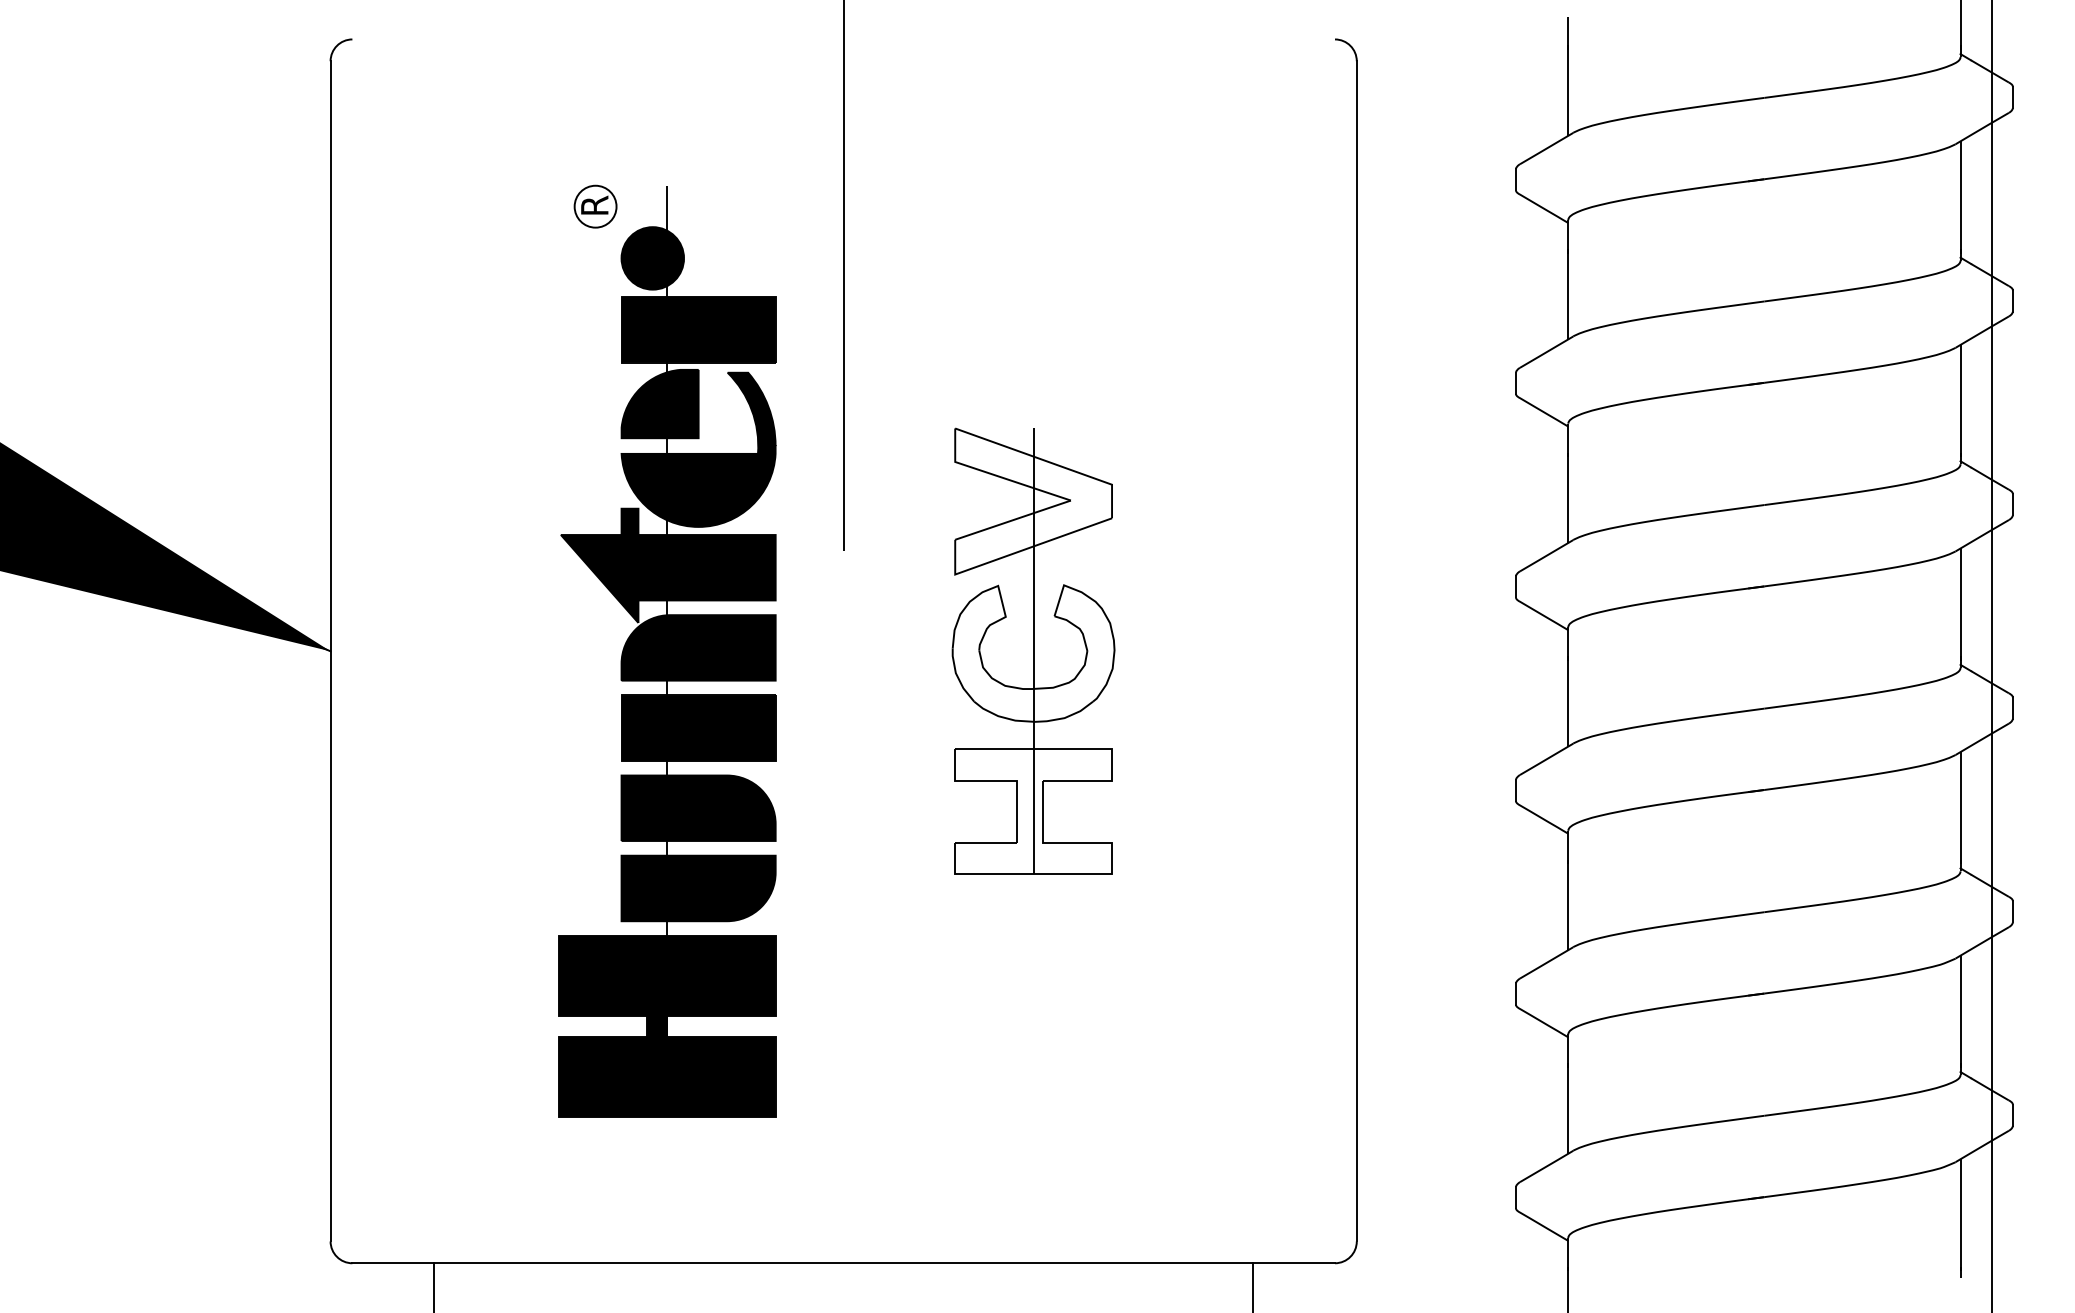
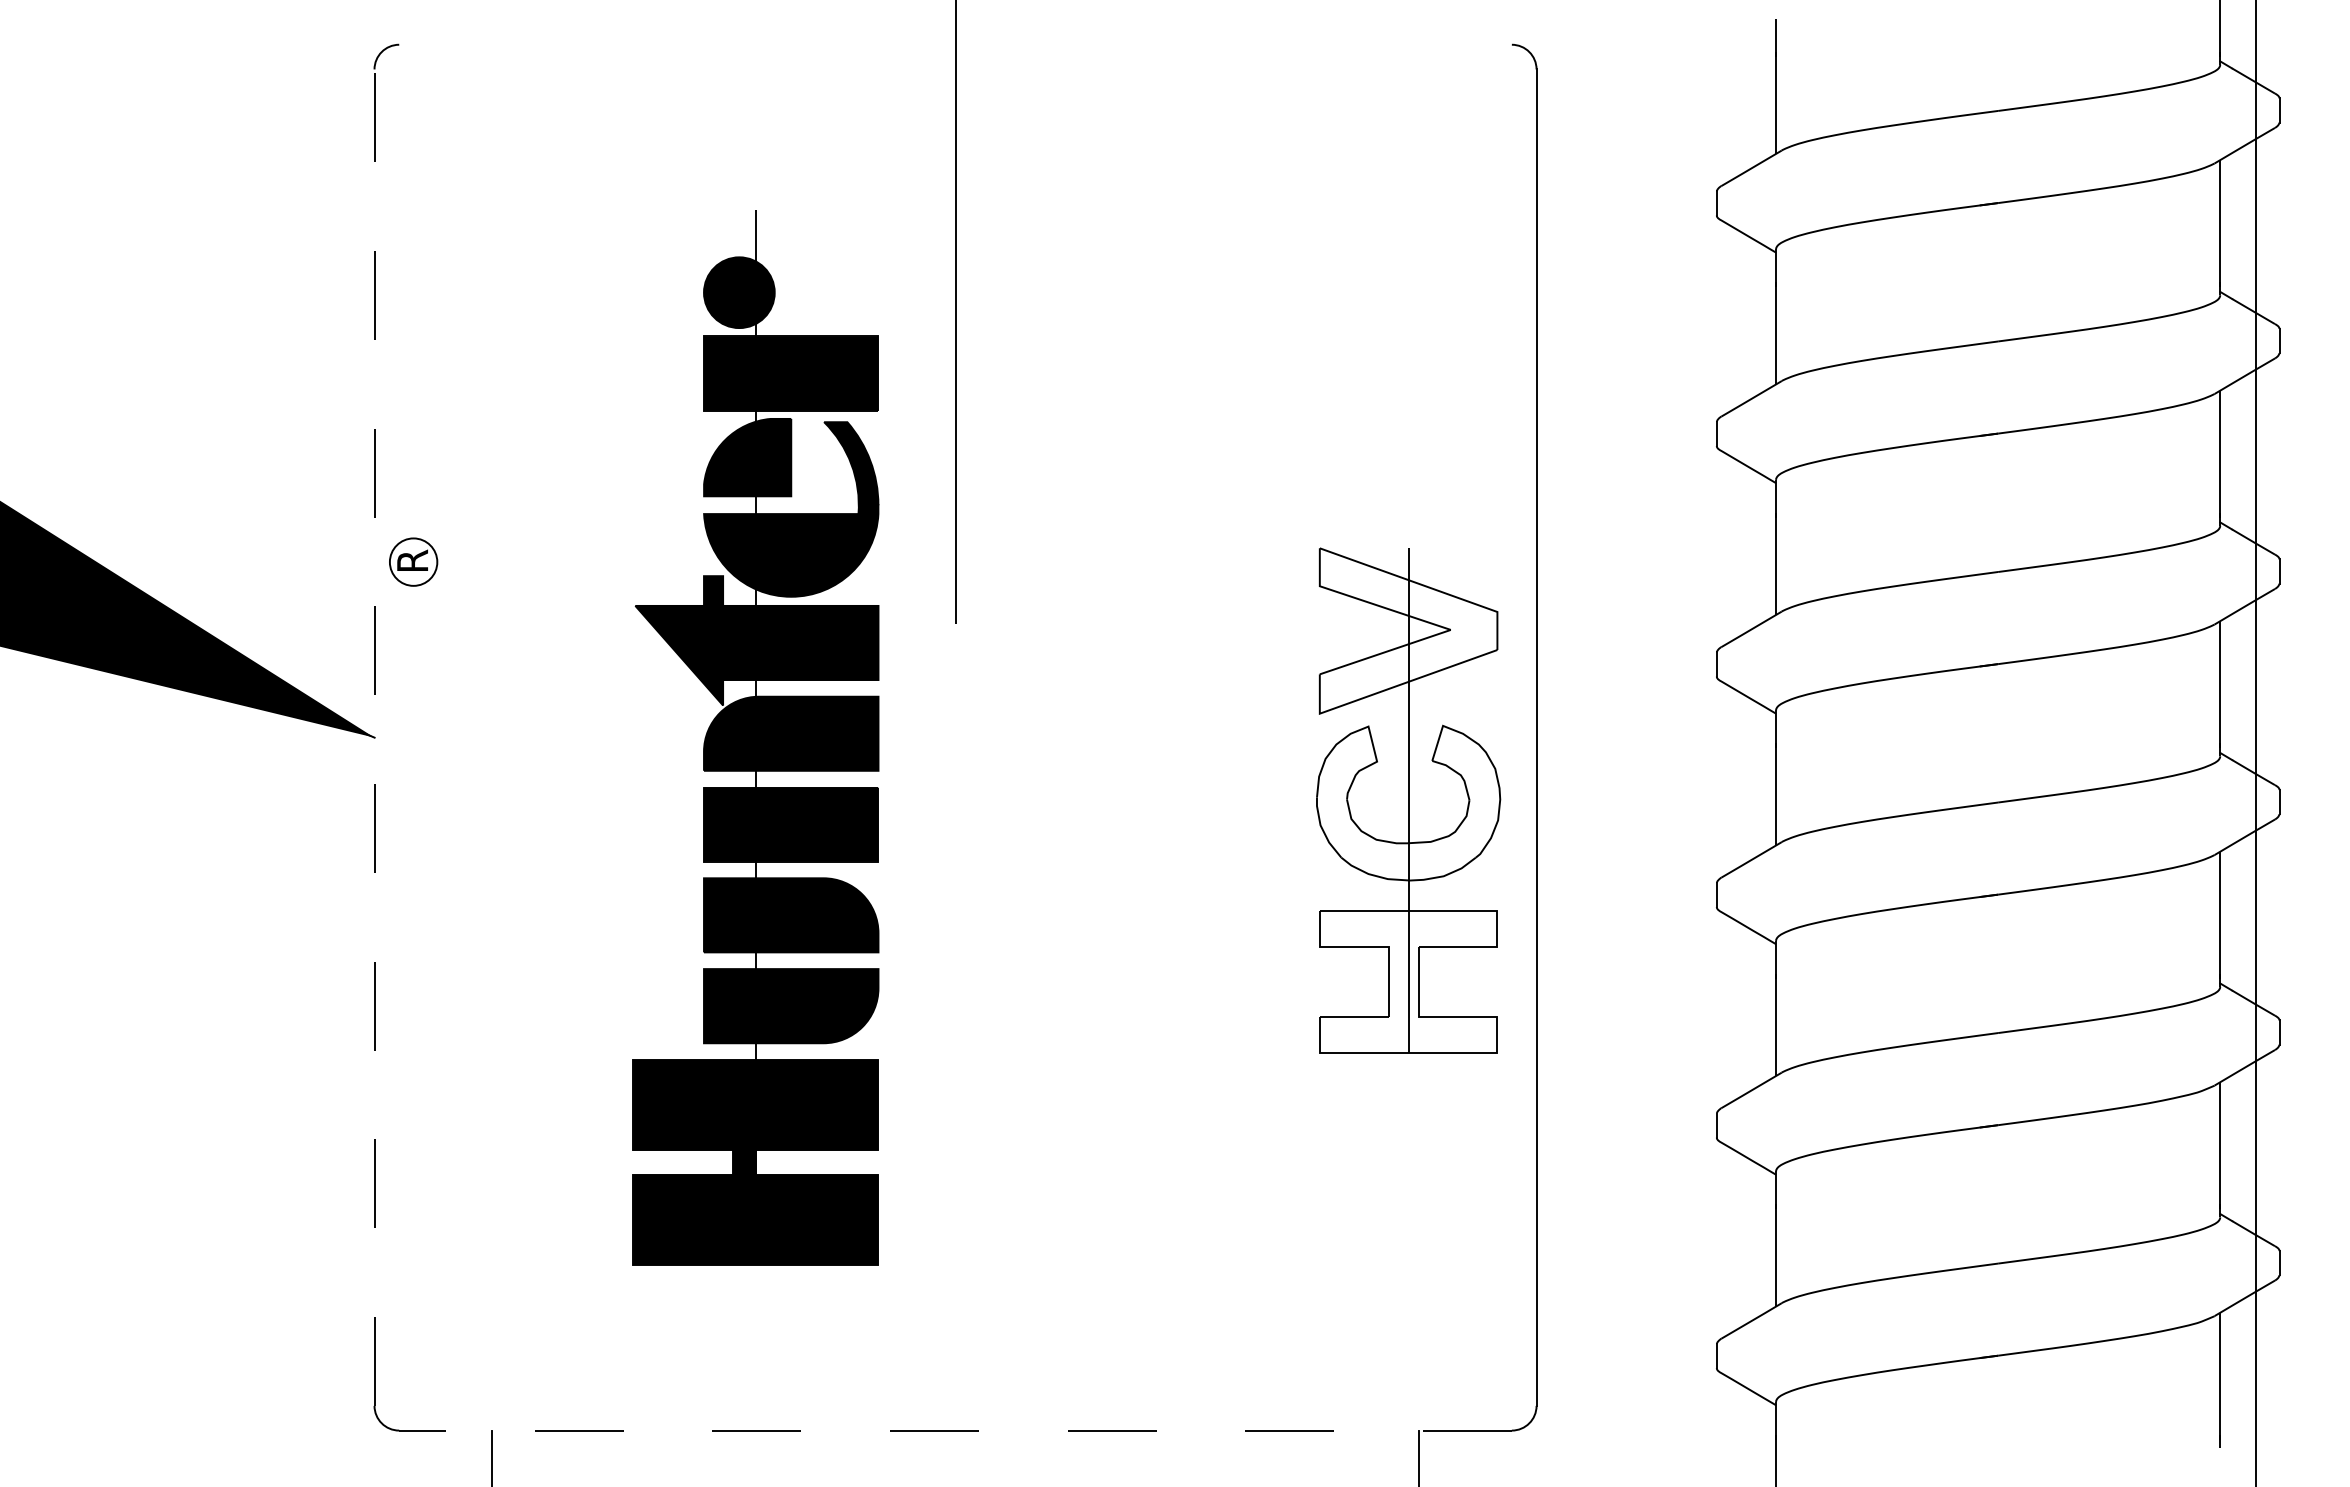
part: (595, 206) -> (413, 561), moved
line: (330, 651) -> (374, 737), solid -> dashed
part: (1033, 651) -> (1408, 800), moved
line: (843, 1263) -> (955, 1430), solid -> dashed

